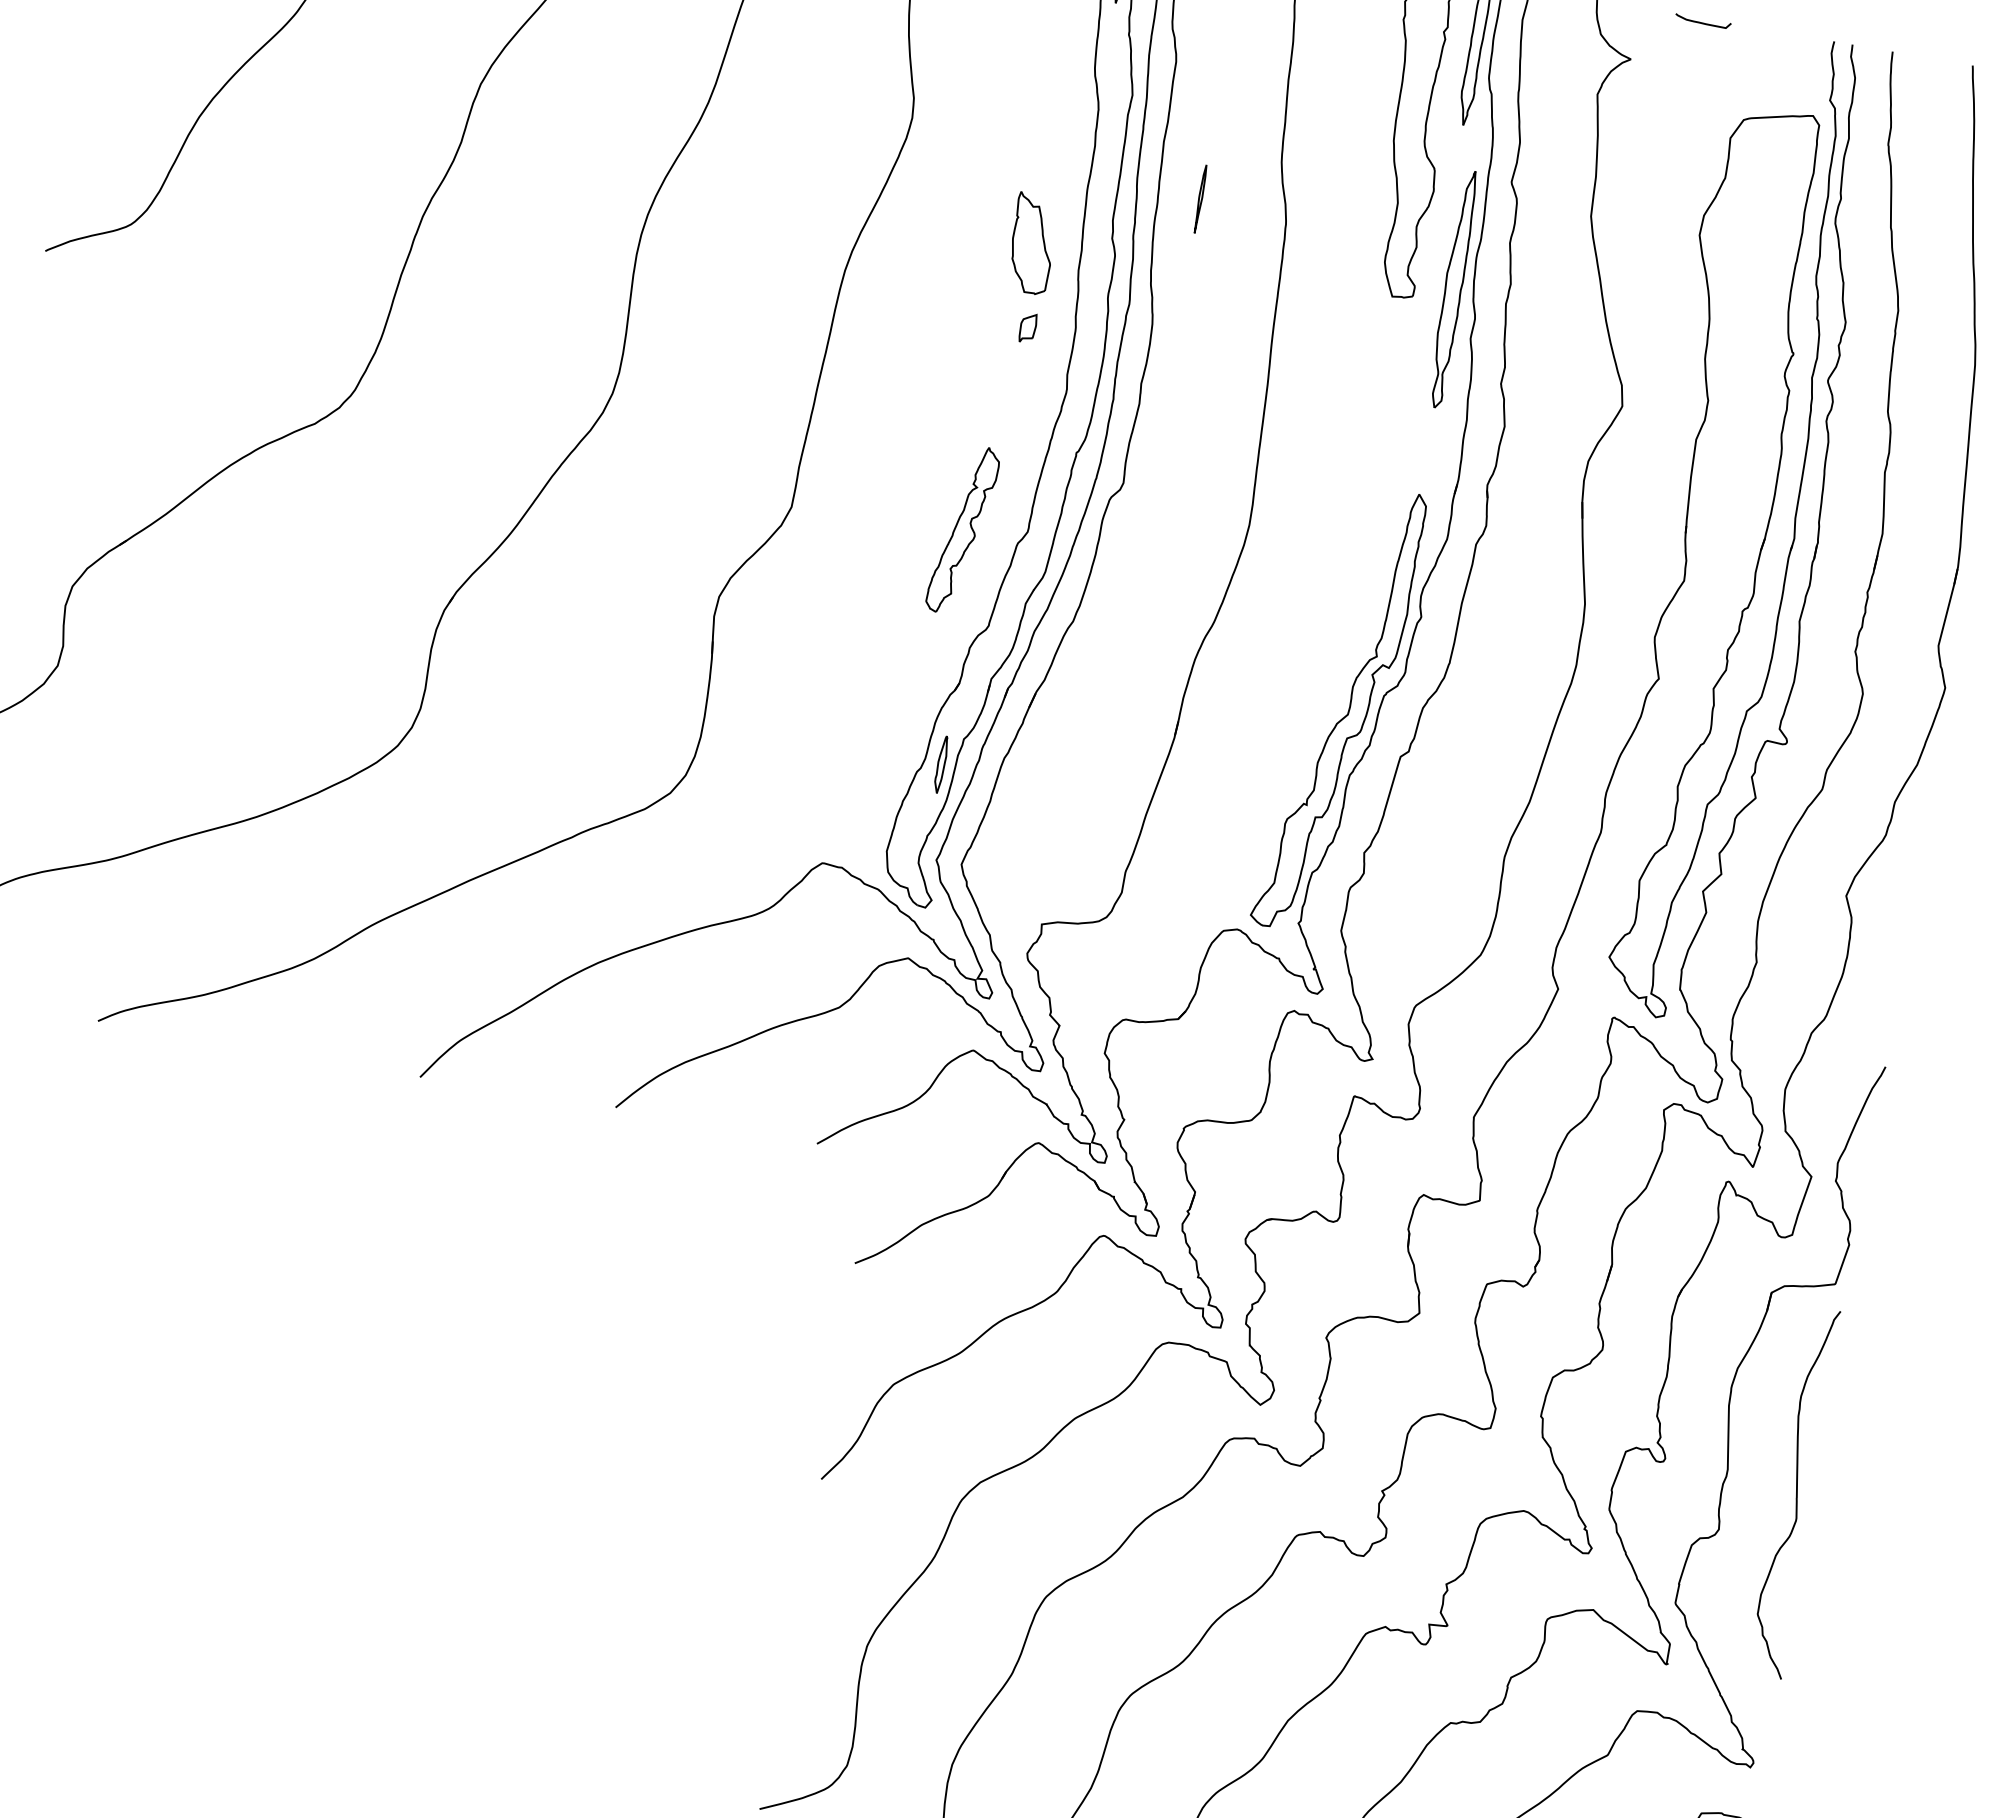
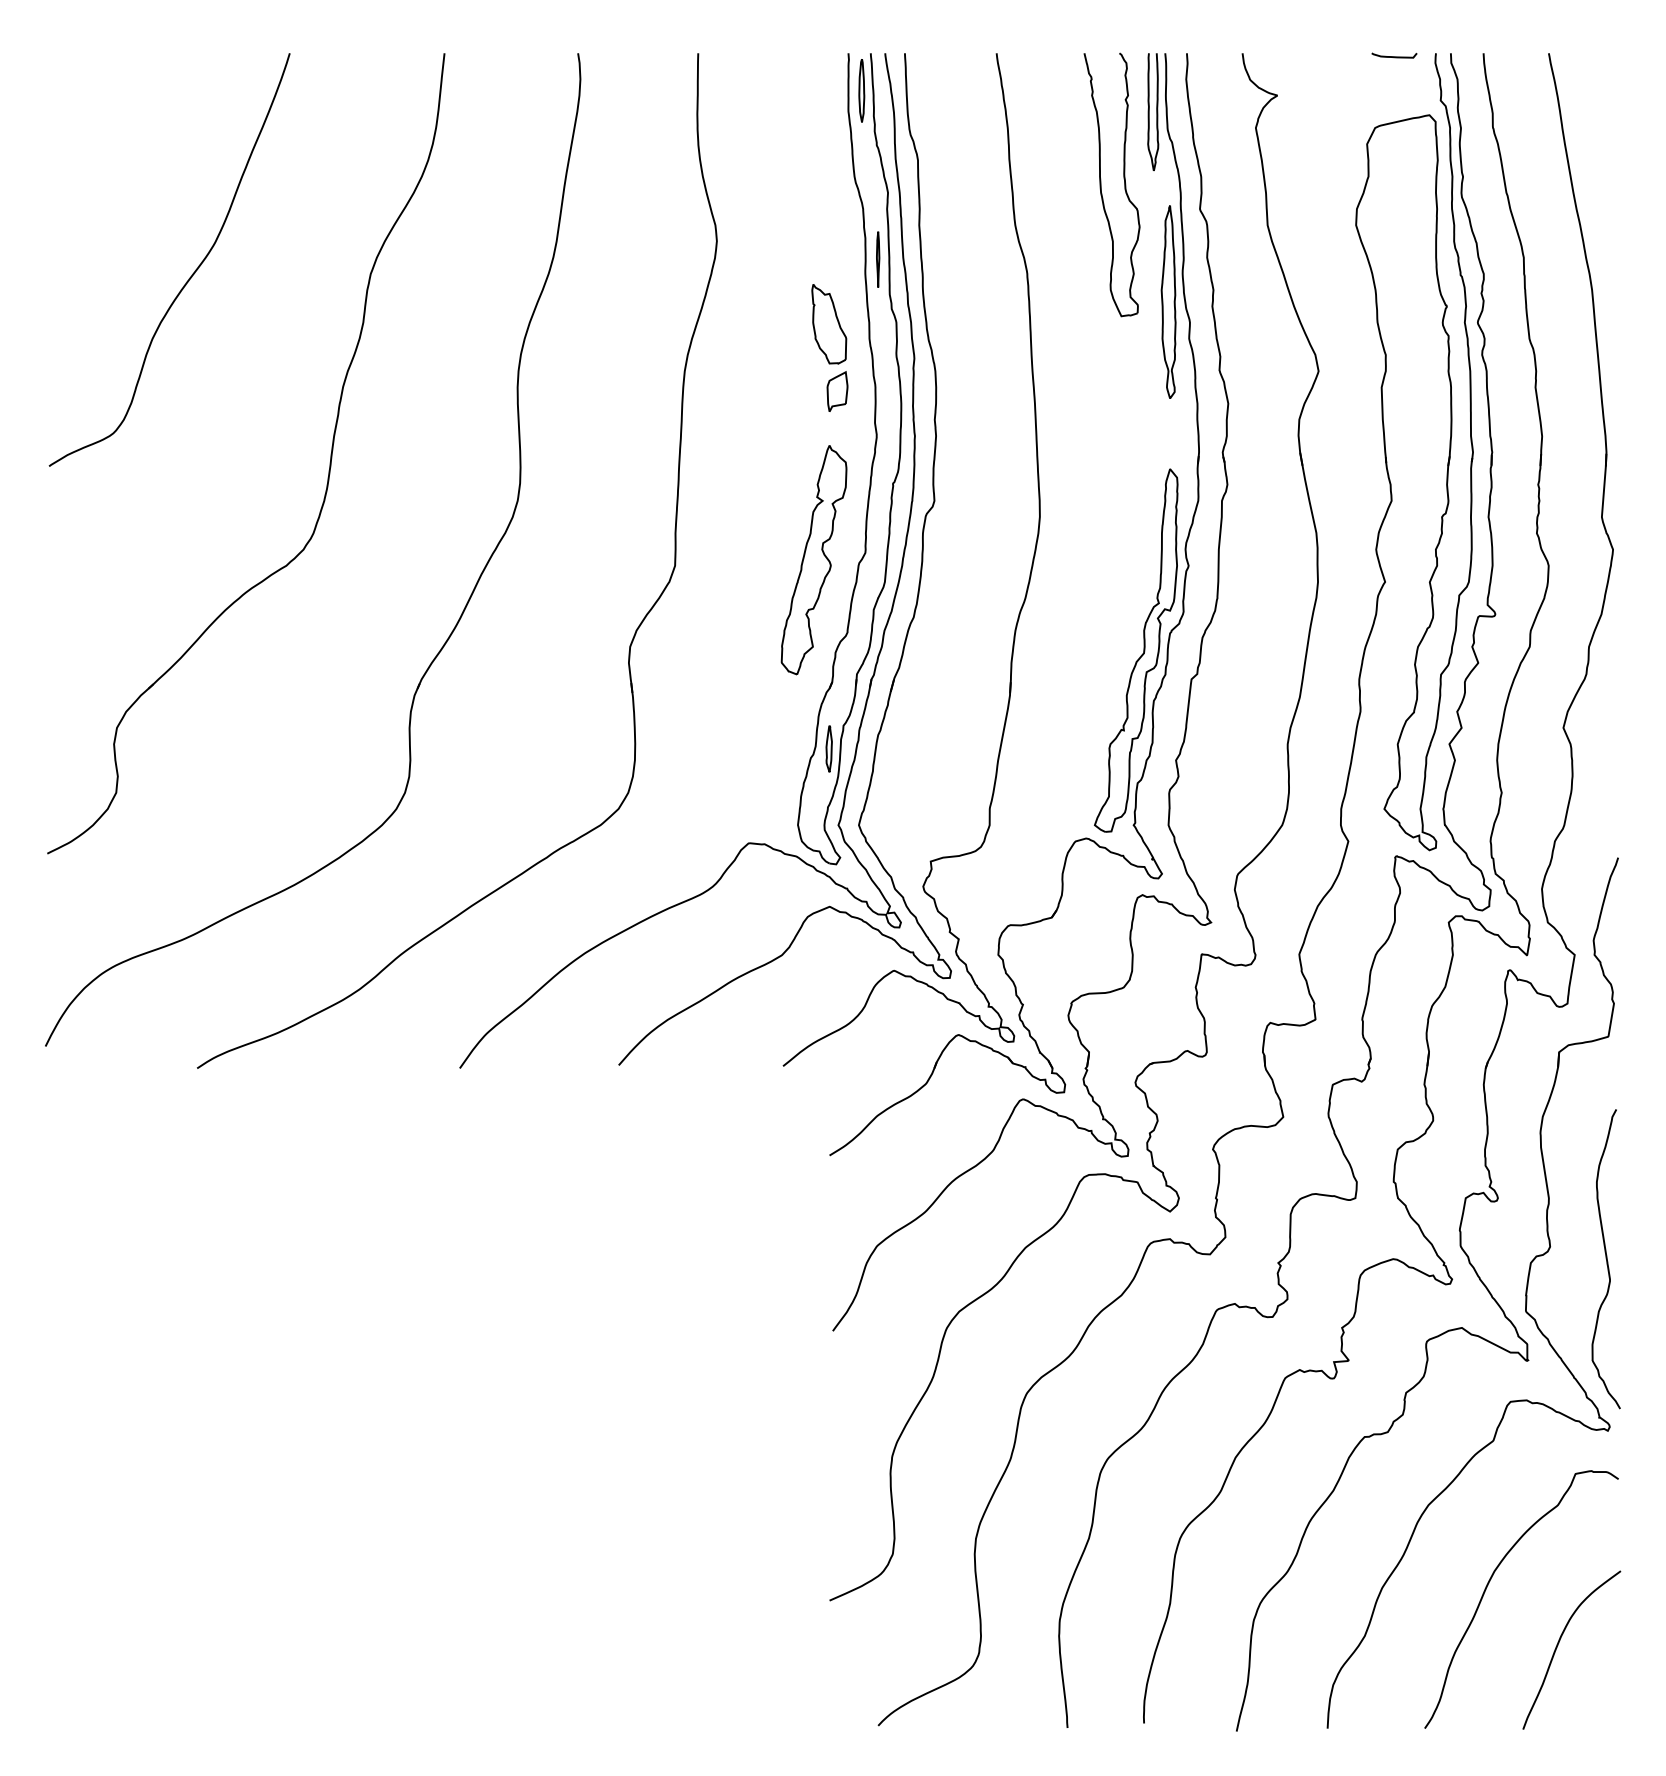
curve: (1703, 22) -> (1394, 56), moved
line: (1200, 199) -> (878, 259), moved
part: (1028, 328) -> (837, 391), size x1.67
part: (962, 530) -> (813, 560), size x1.67
curve: (1795, 1491) -> (1605, 1258), moved

